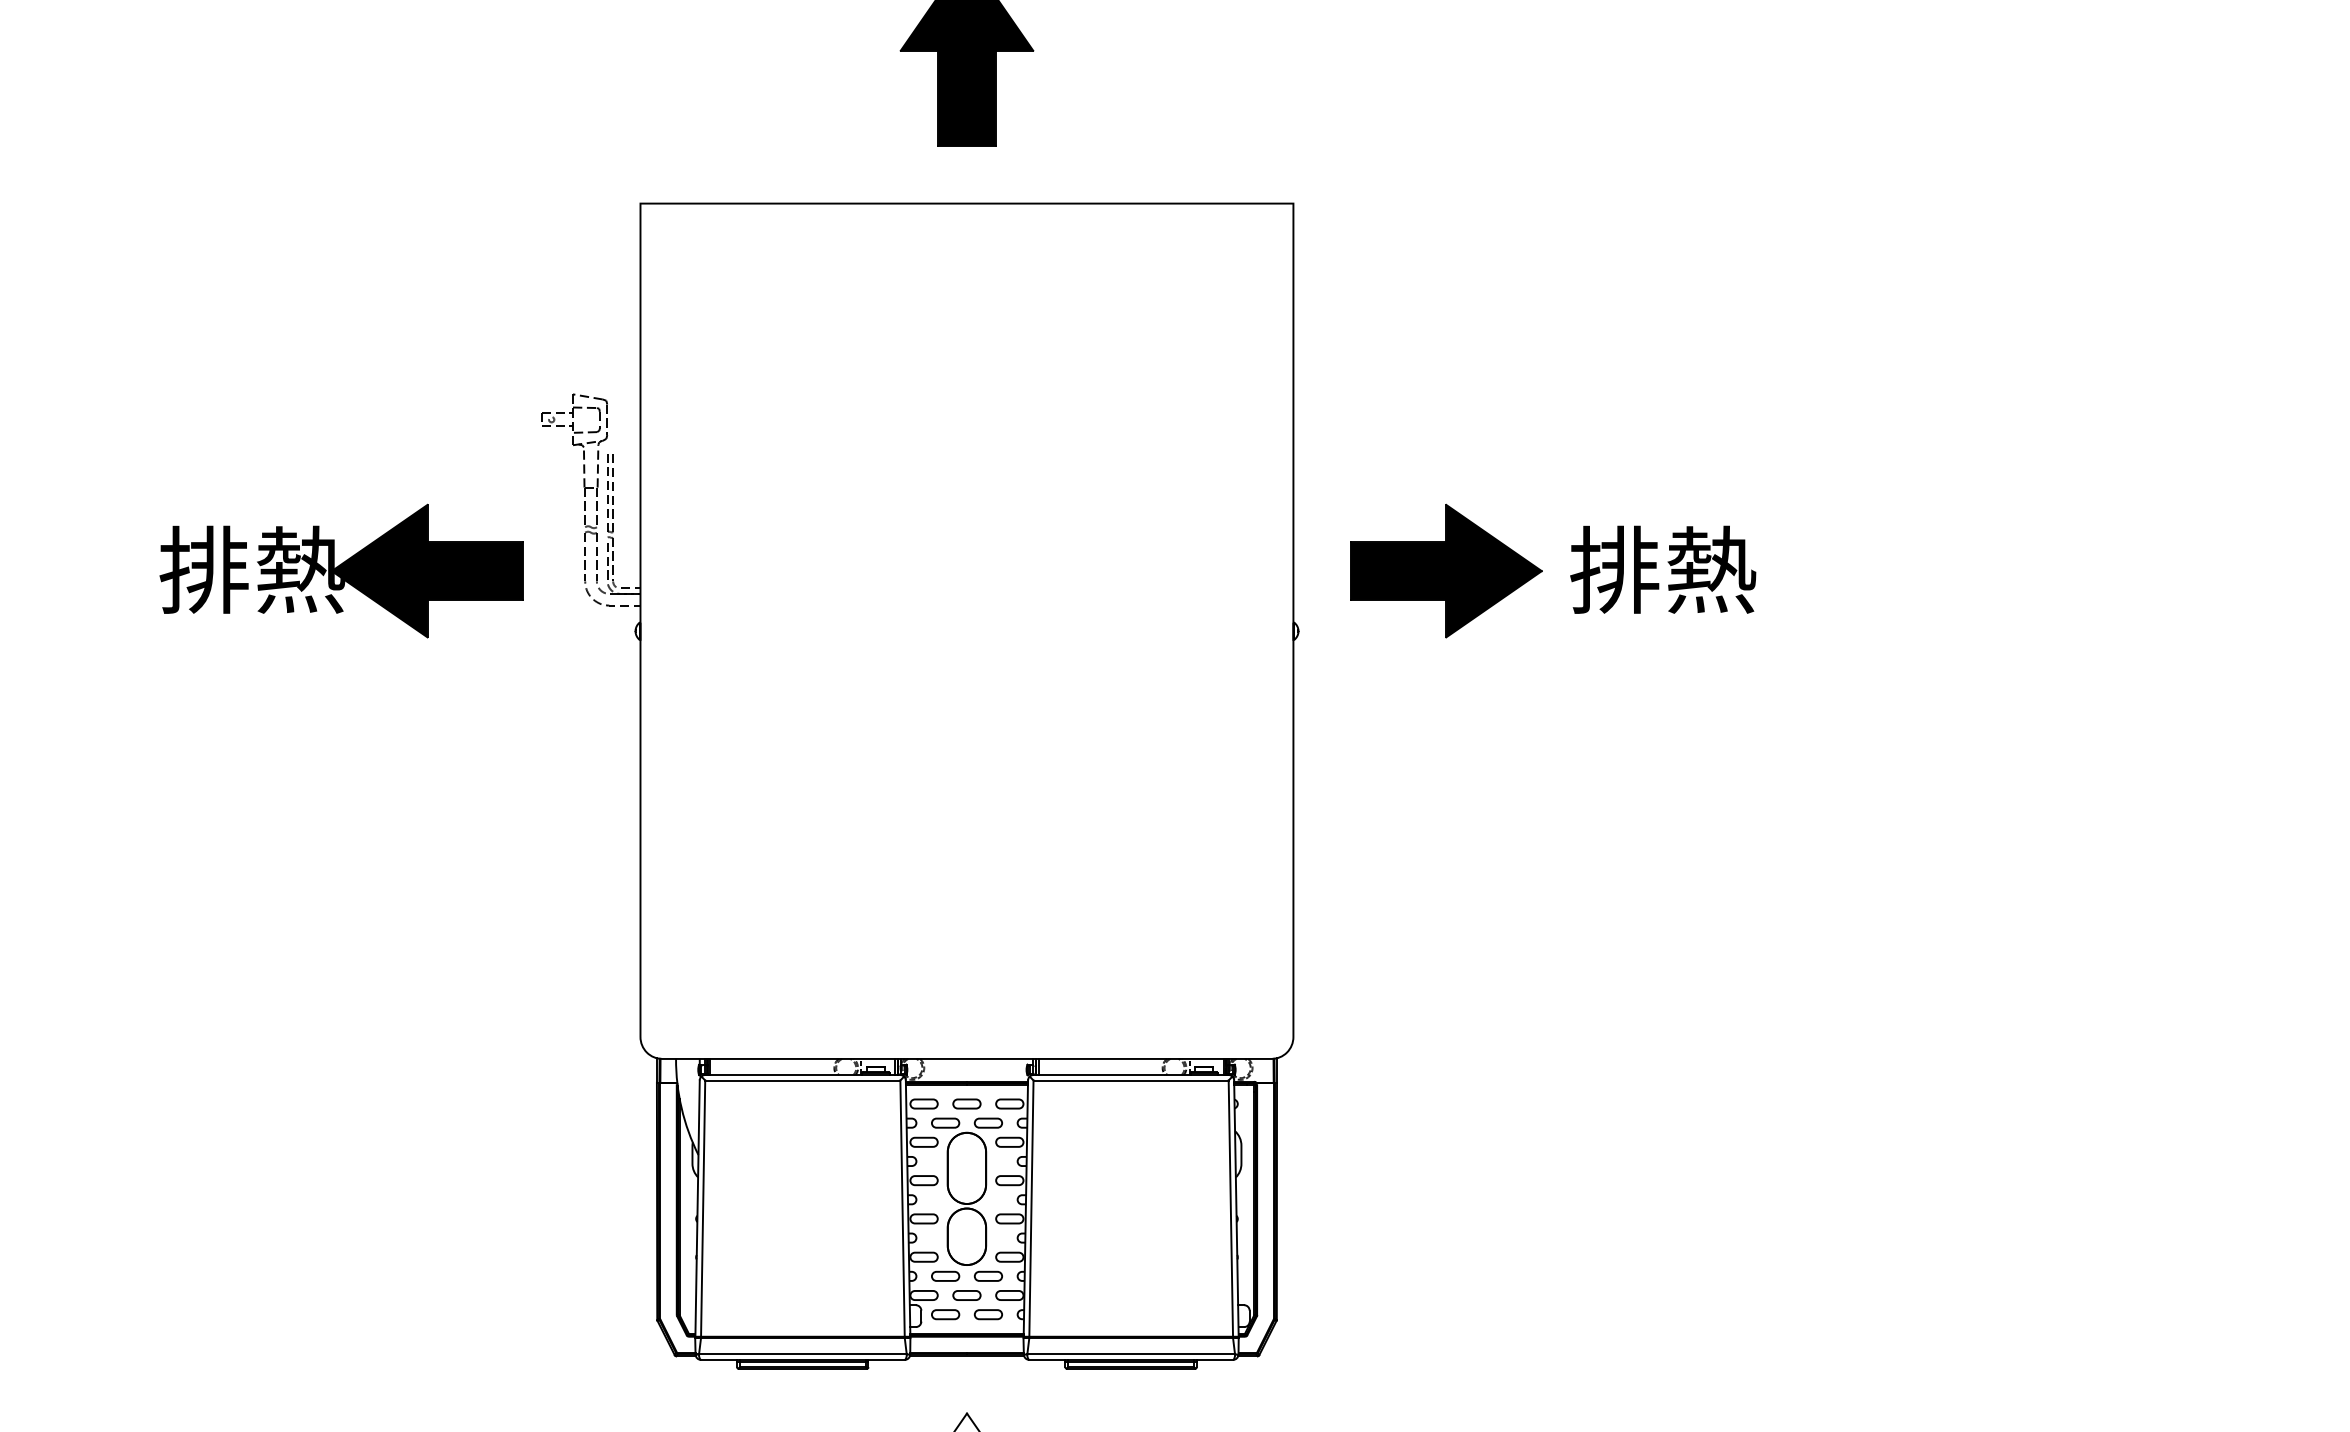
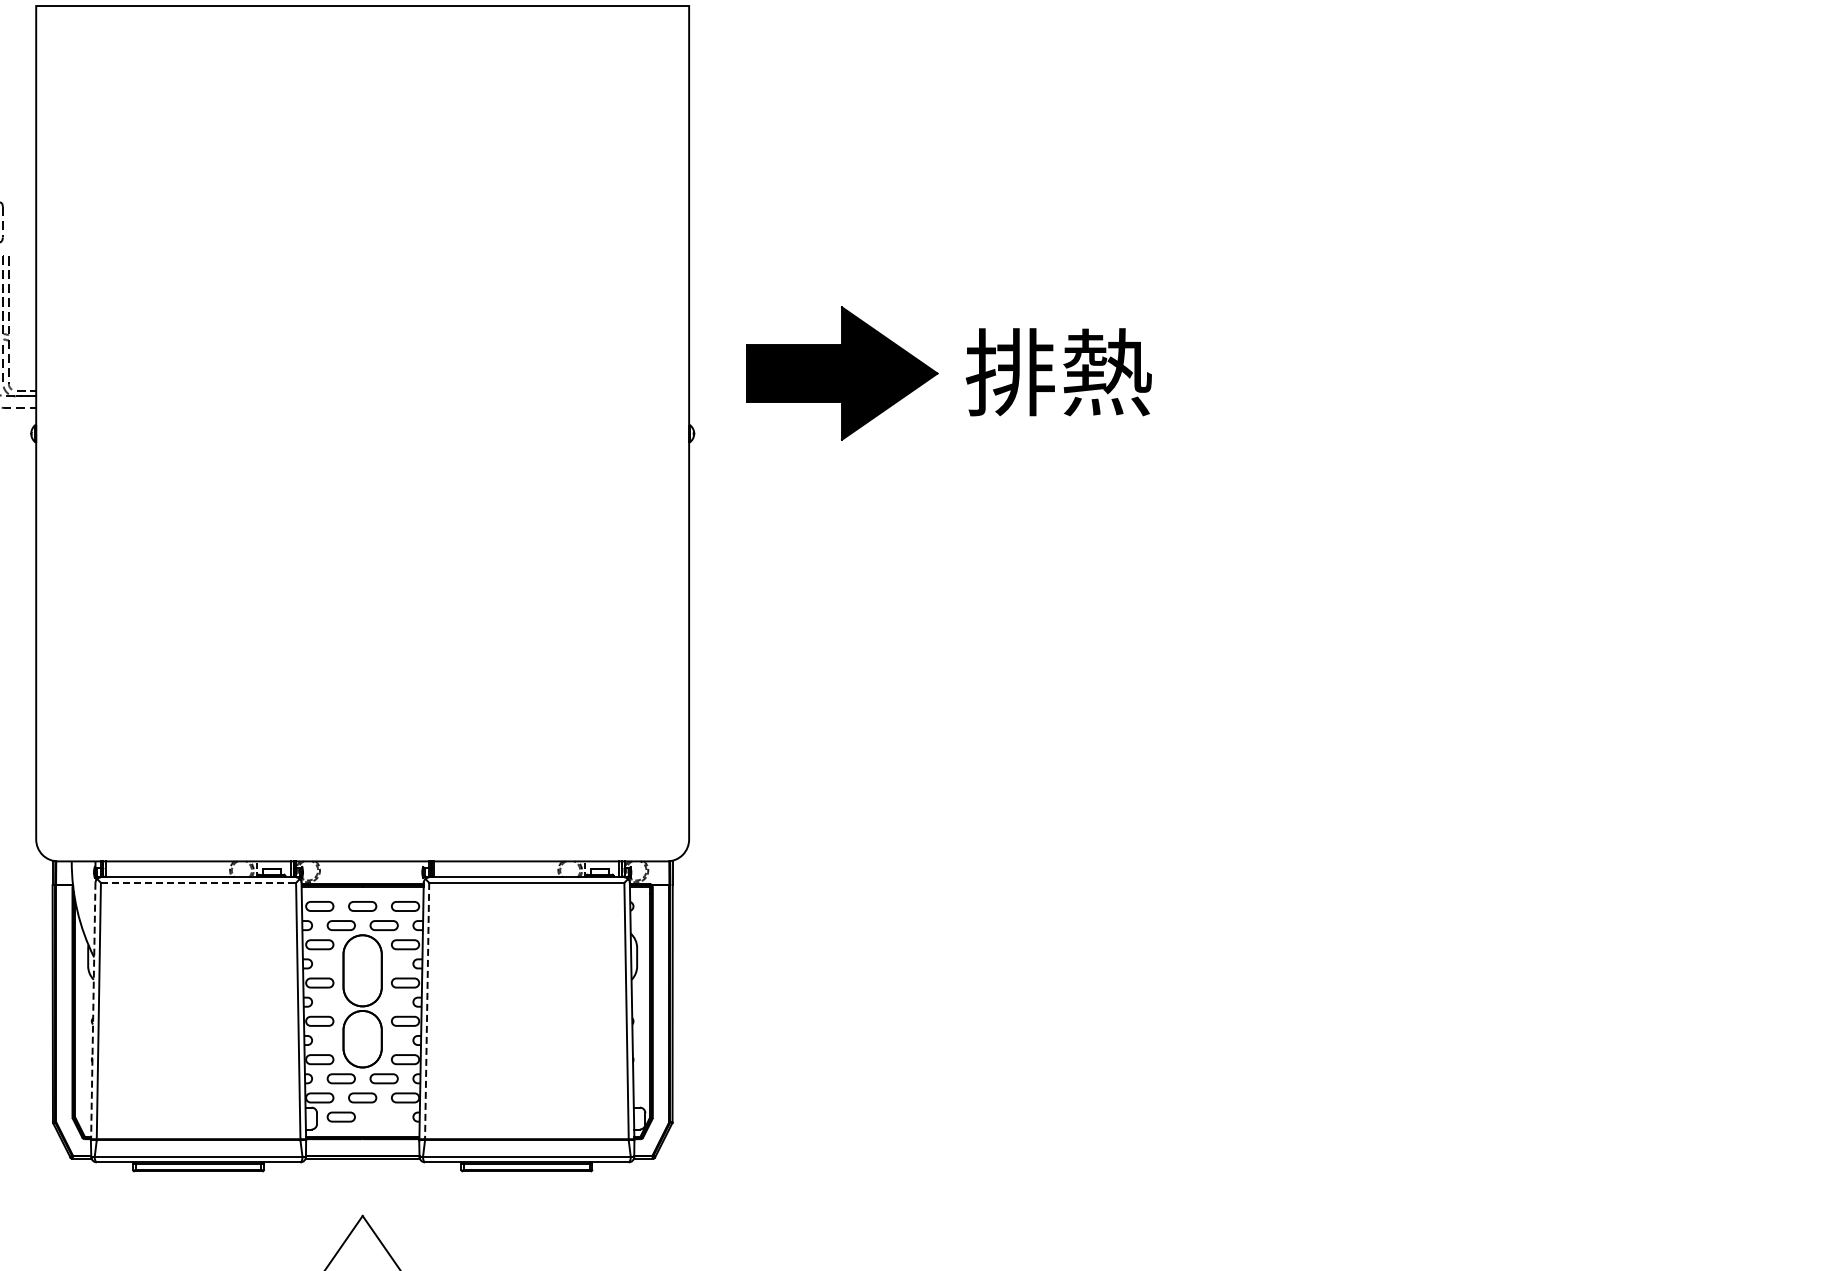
line: (802, 1080) -> (198, 882), solid -> dashed
line: (697, 1209) -> (93, 1011), solid -> dashed
line: (1031, 1209) -> (427, 1011), solid -> dashed
part: (987, 1314) -> (383, 1116), removed

